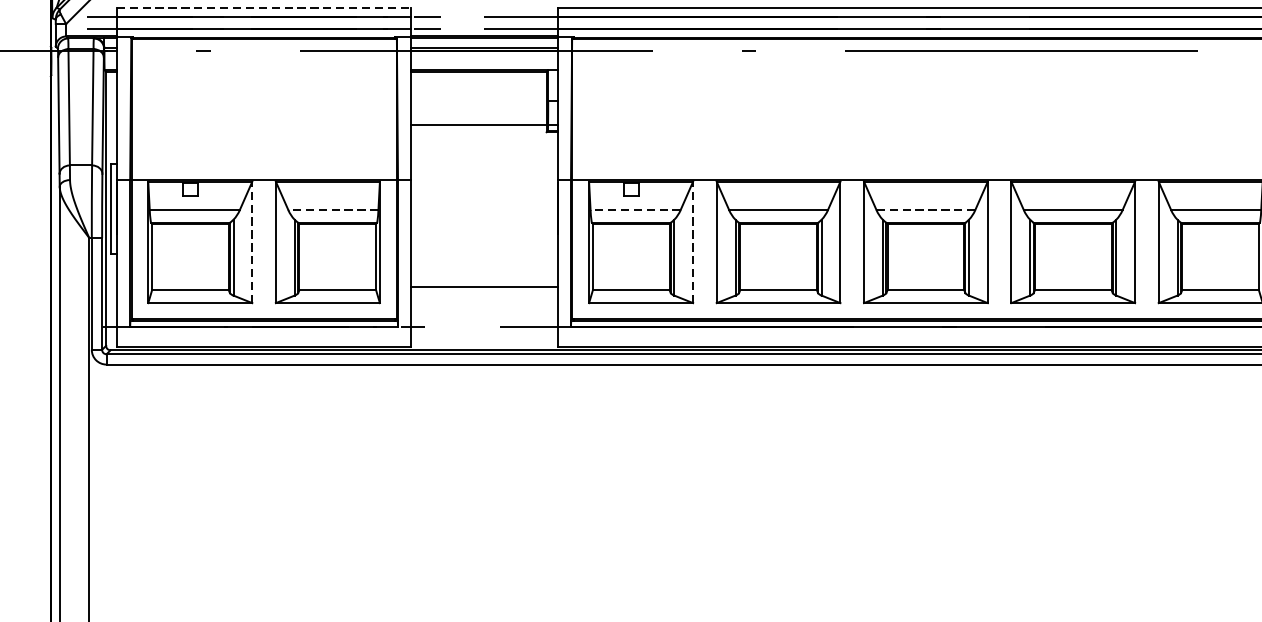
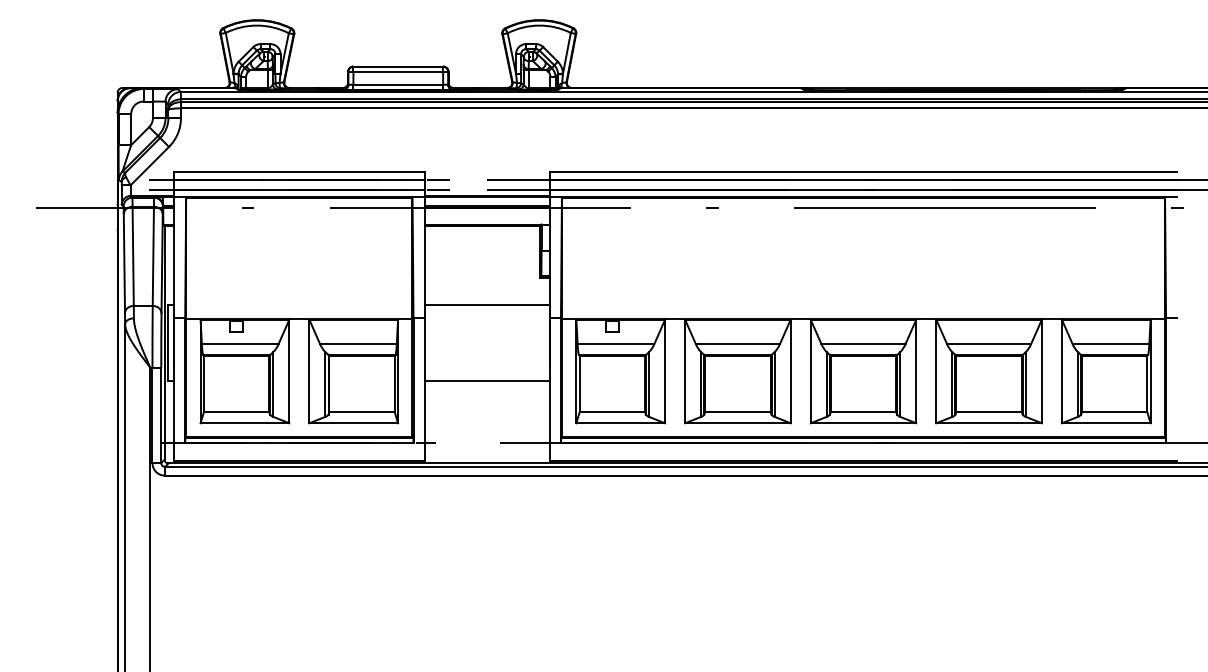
line: (264, 8) -> (299, 172), dashed -> solid
line: (483, 125) -> (486, 304), moved
line: (332, 209) -> (357, 343), dashed -> solid
line: (634, 209) -> (615, 343), dashed -> solid
line: (925, 209) -> (863, 343), dashed -> solid
line: (252, 242) -> (289, 371), dashed -> solid
line: (693, 242) -> (665, 371), dashed -> solid
line: (483, 286) -> (486, 381), moved

